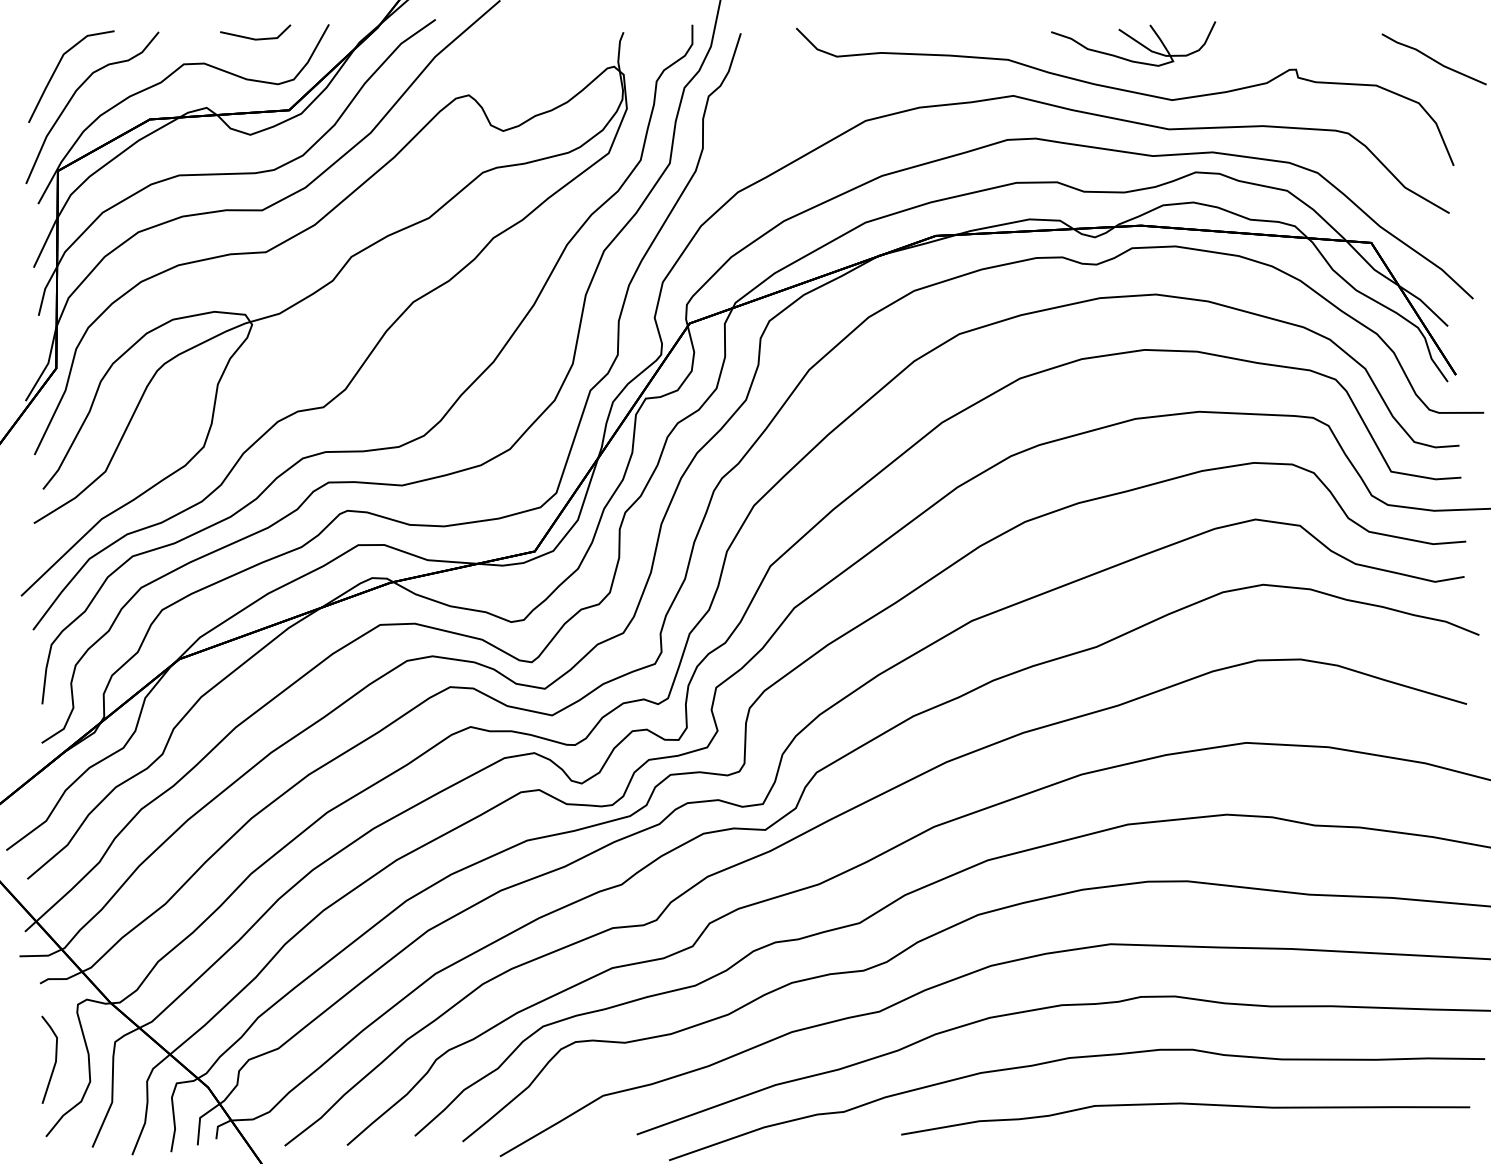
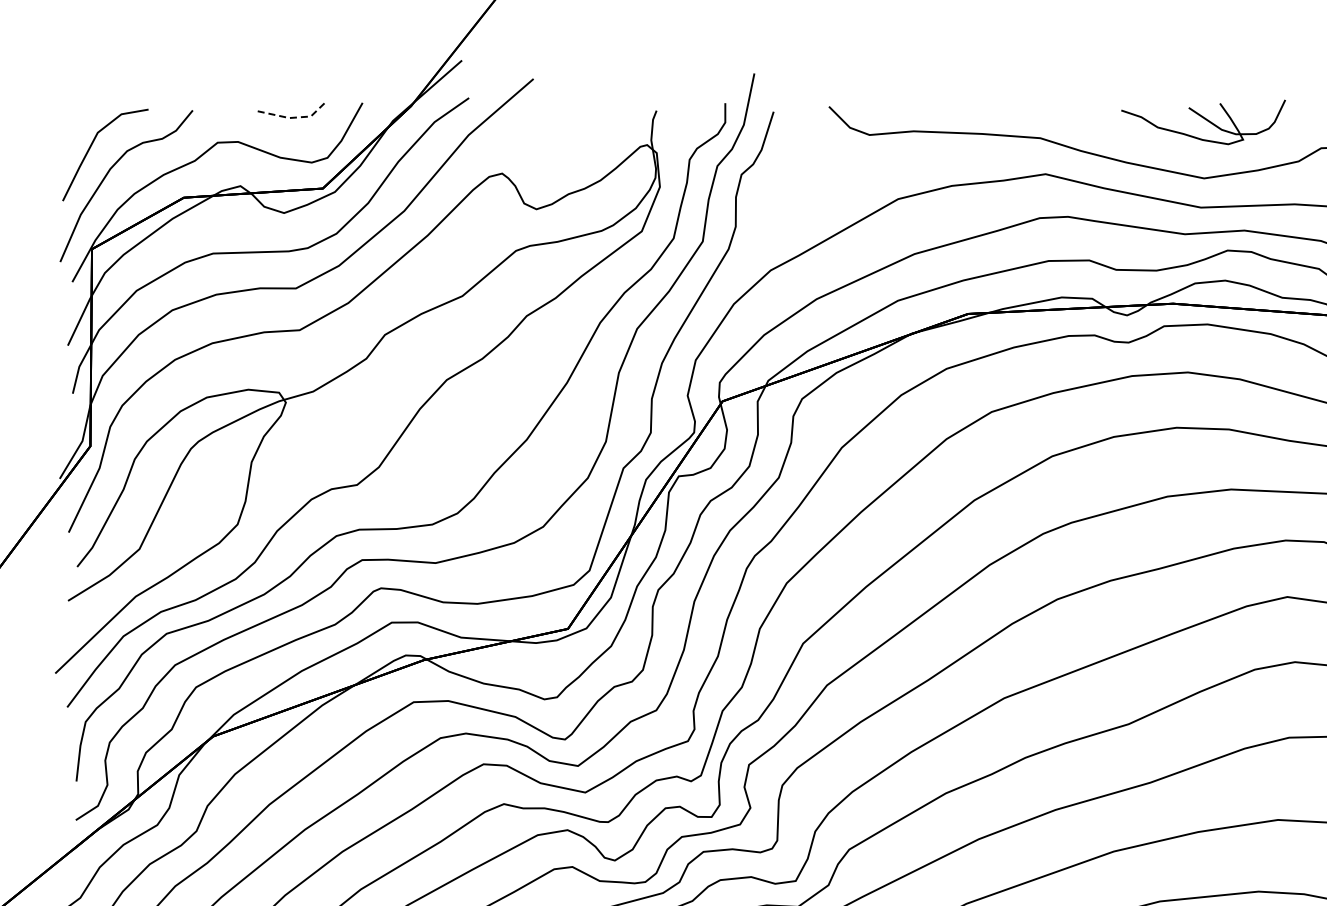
line: (257, 39) -> (291, 117), solid -> dashed
part: (1133, 43) -> (1203, 121), moved

